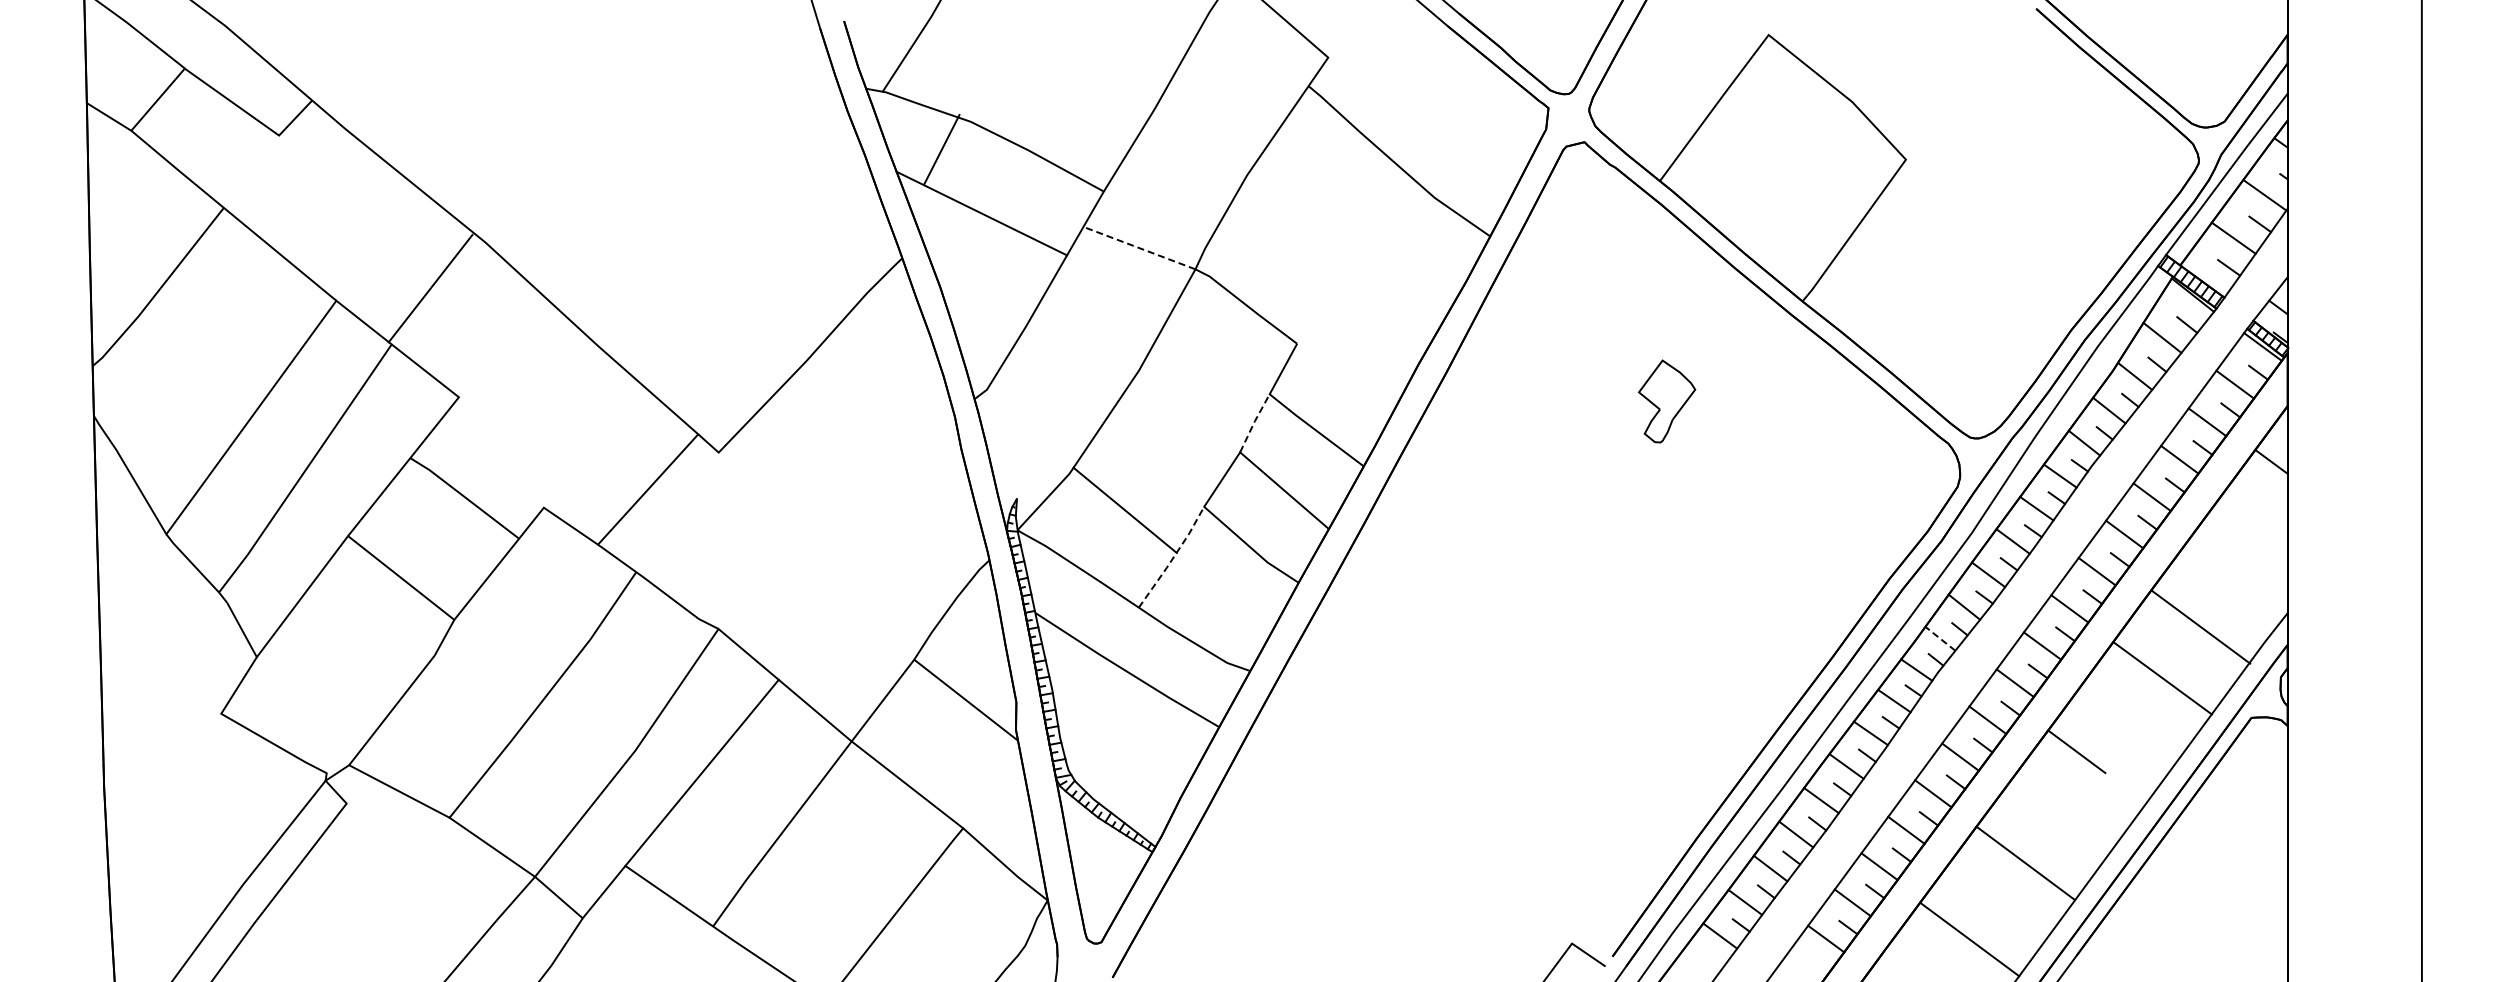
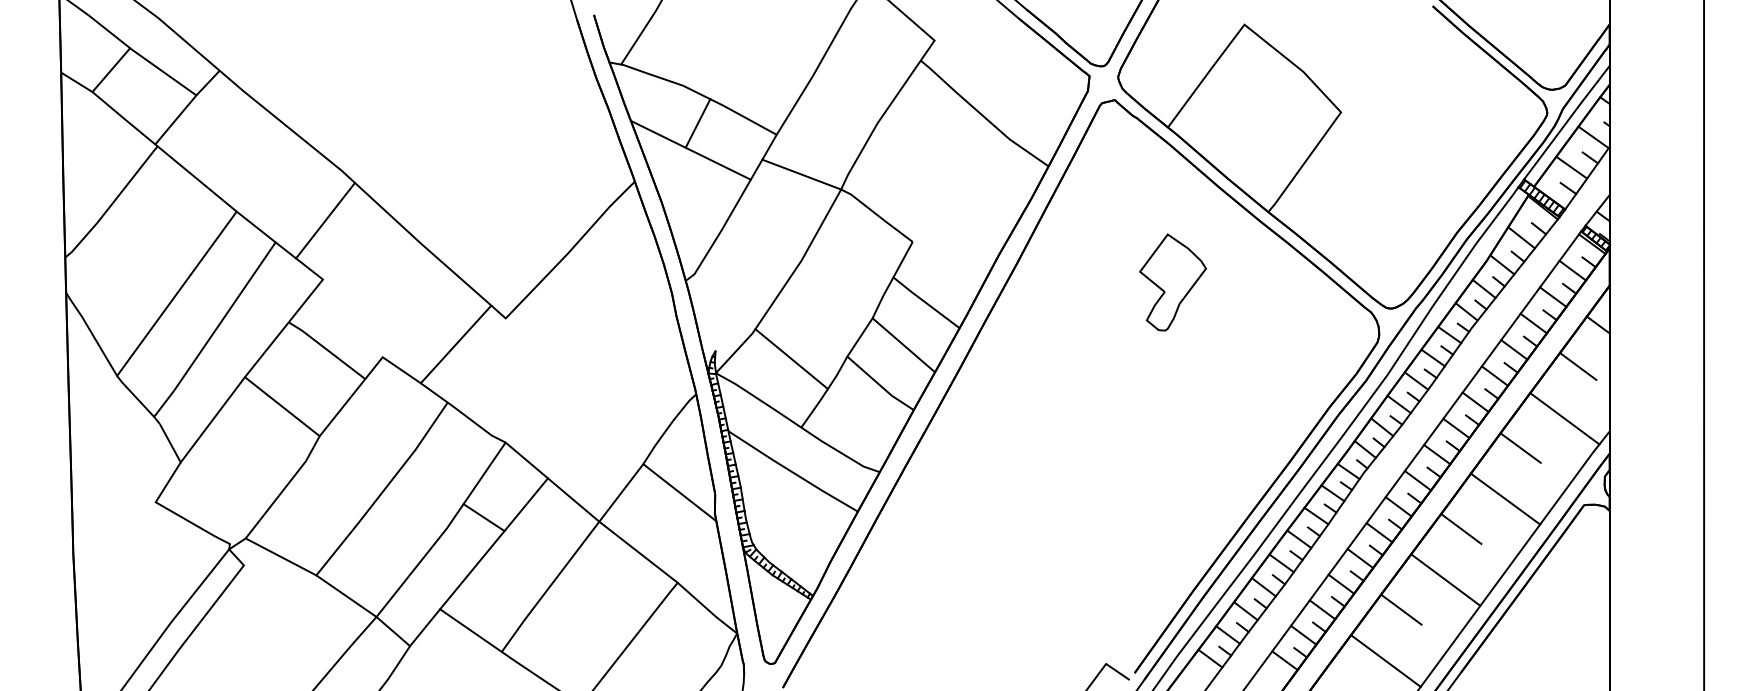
line: (941, 148) -> (697, 122), moved
line: (249, 170) -> (175, 119), added
line: (1139, 248) -> (801, 174), dashed -> solid
line: (430, 288) -> (325, 220), moved
part: (1666, 401) -> (1172, 282), size x1.67
line: (1254, 422) -> (882, 297), dashed -> solid
line: (2242, 520) -> (1577, 366), added
line: (1173, 558) -> (825, 392), dashed -> solid
line: (2200, 626) -> (1564, 418), moved
line: (2160, 636) -> (1520, 447), added
line: (1940, 638) -> (1365, 449), dashed -> solid
line: (2162, 678) -> (1505, 499), moved
line: (687, 735) -> (483, 517), added
line: (2025, 863) -> (1445, 580), moved
line: (1991, 866) -> (1401, 609), added

